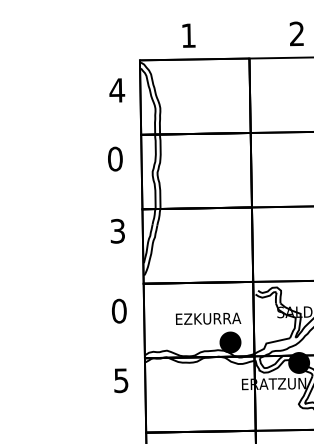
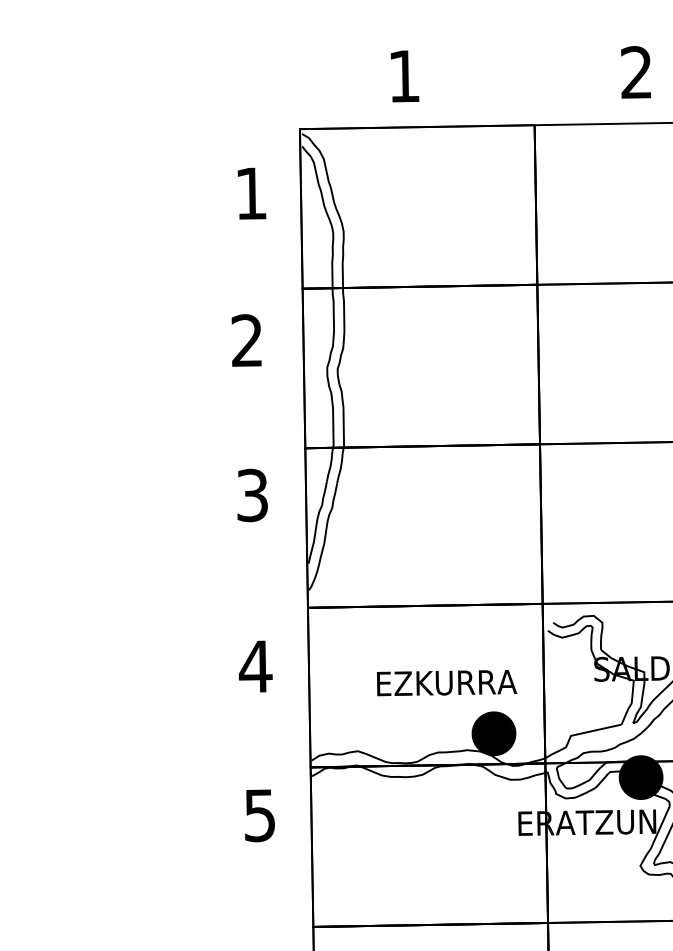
text: (117, 90) -> (251, 193), 4 -> 1
text: (115, 158) -> (247, 339), 0 -> 2
text: (119, 310) -> (256, 665), 0 -> 4

